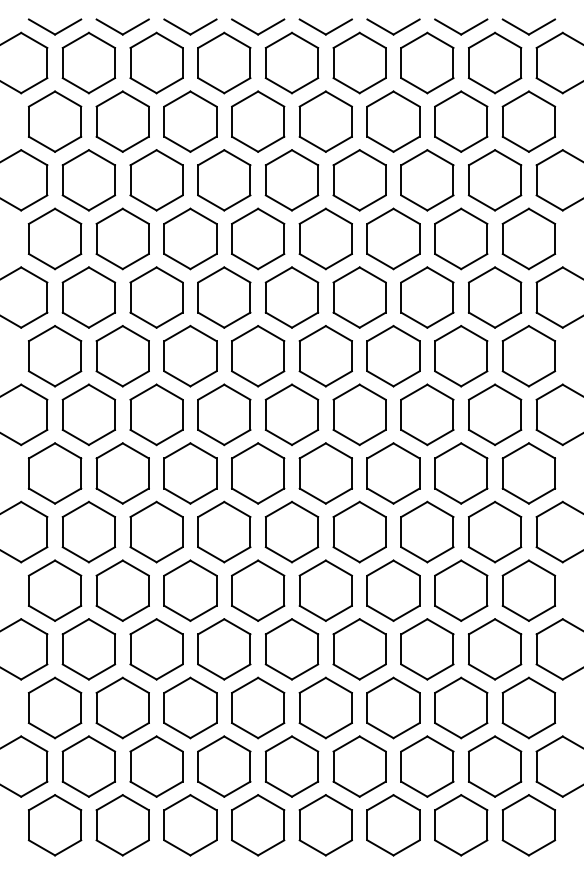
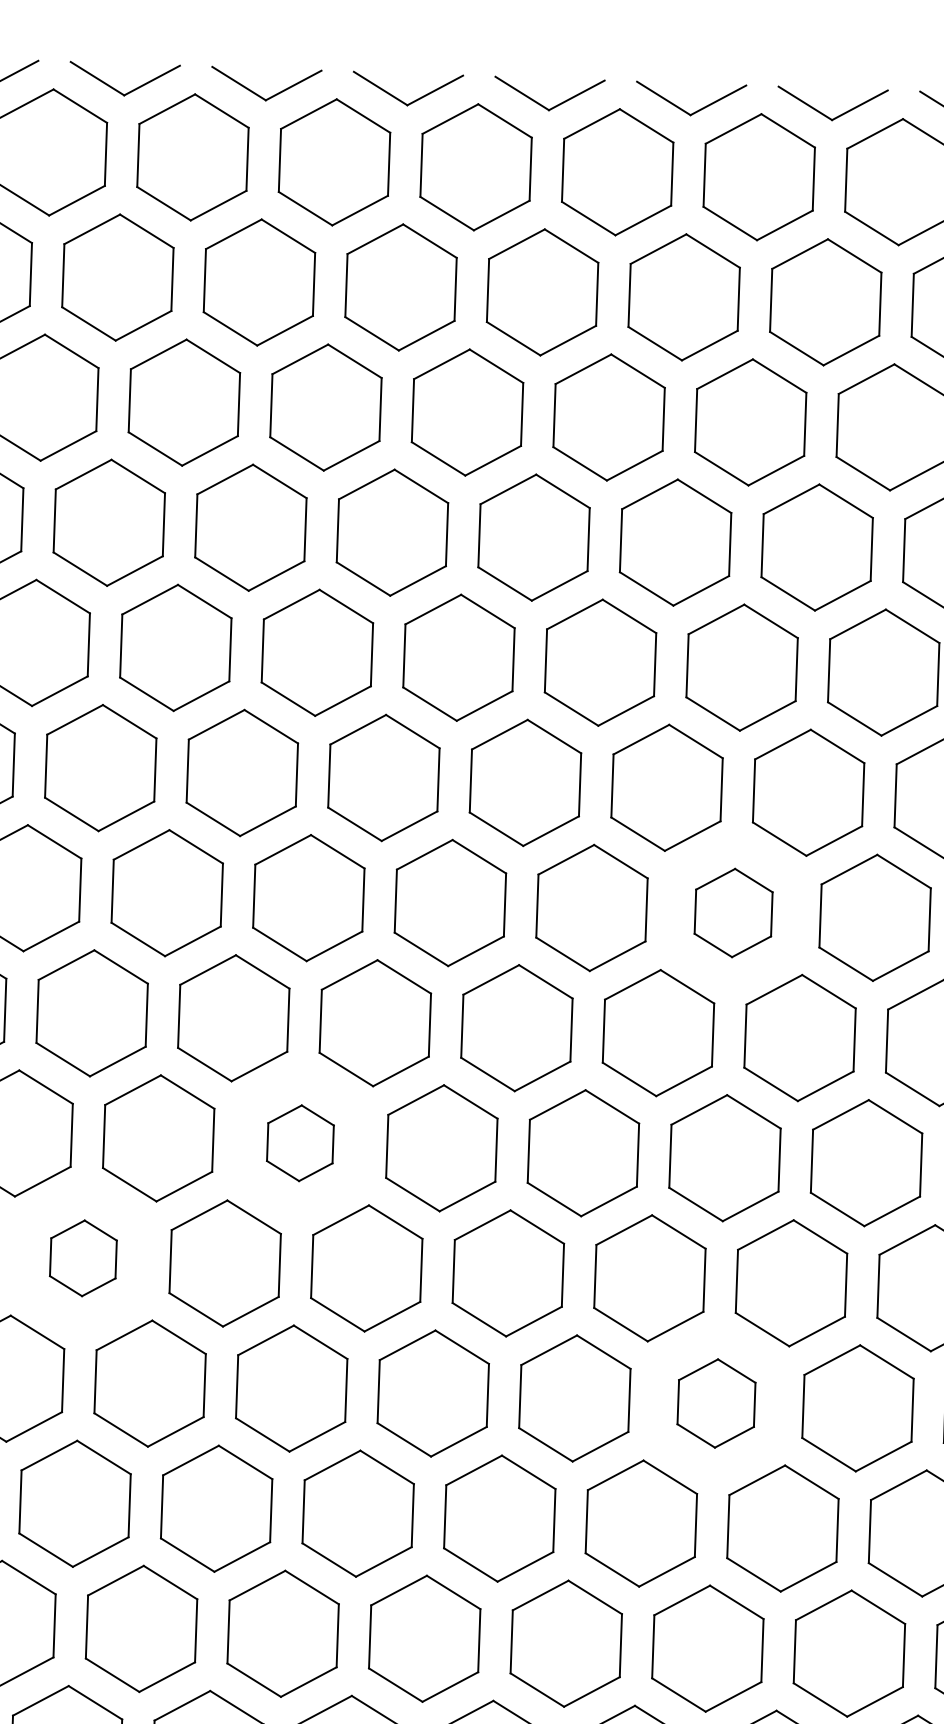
part: (427, 414) -> (733, 912), size x0.7
part: (224, 531) -> (300, 1142), size x0.6
part: (122, 590) -> (83, 1258), size x0.6
part: (427, 649) -> (716, 1403), size x0.7

